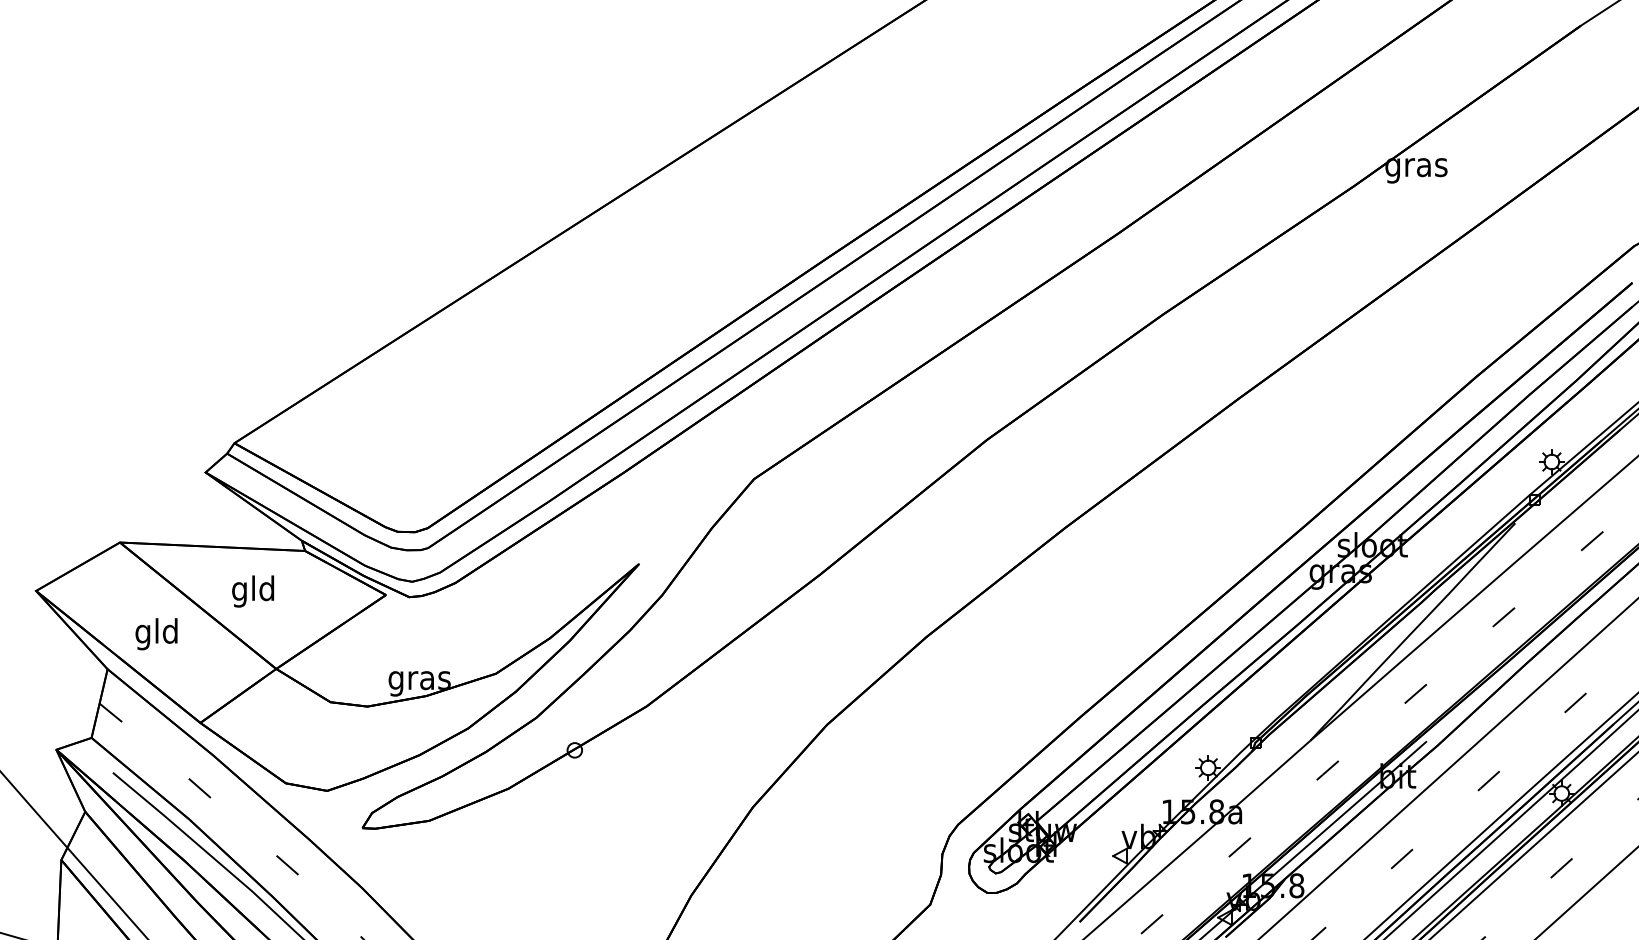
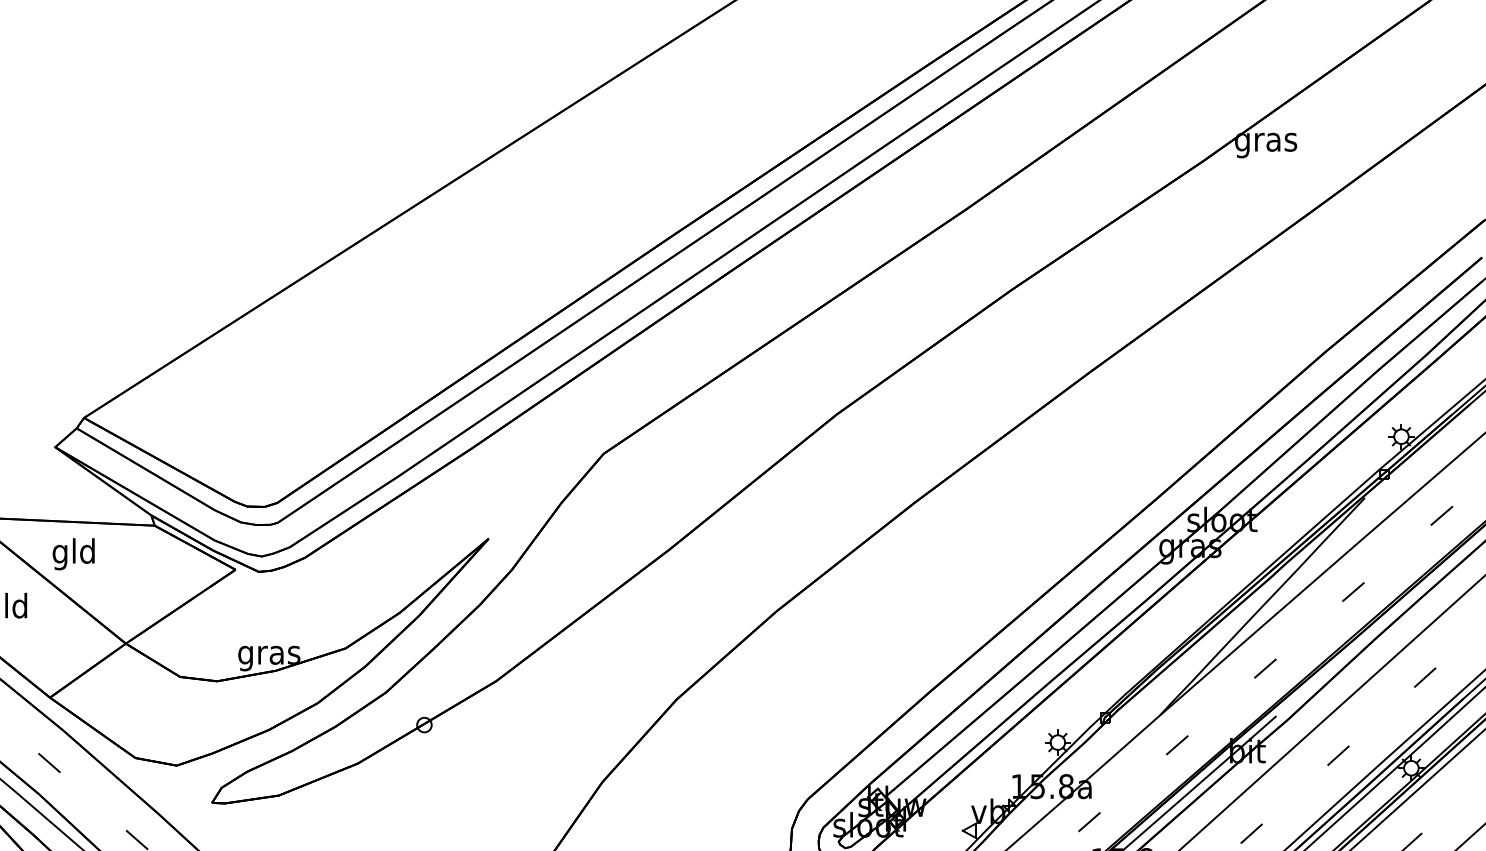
text: (253, 591) -> (74, 554), moved

